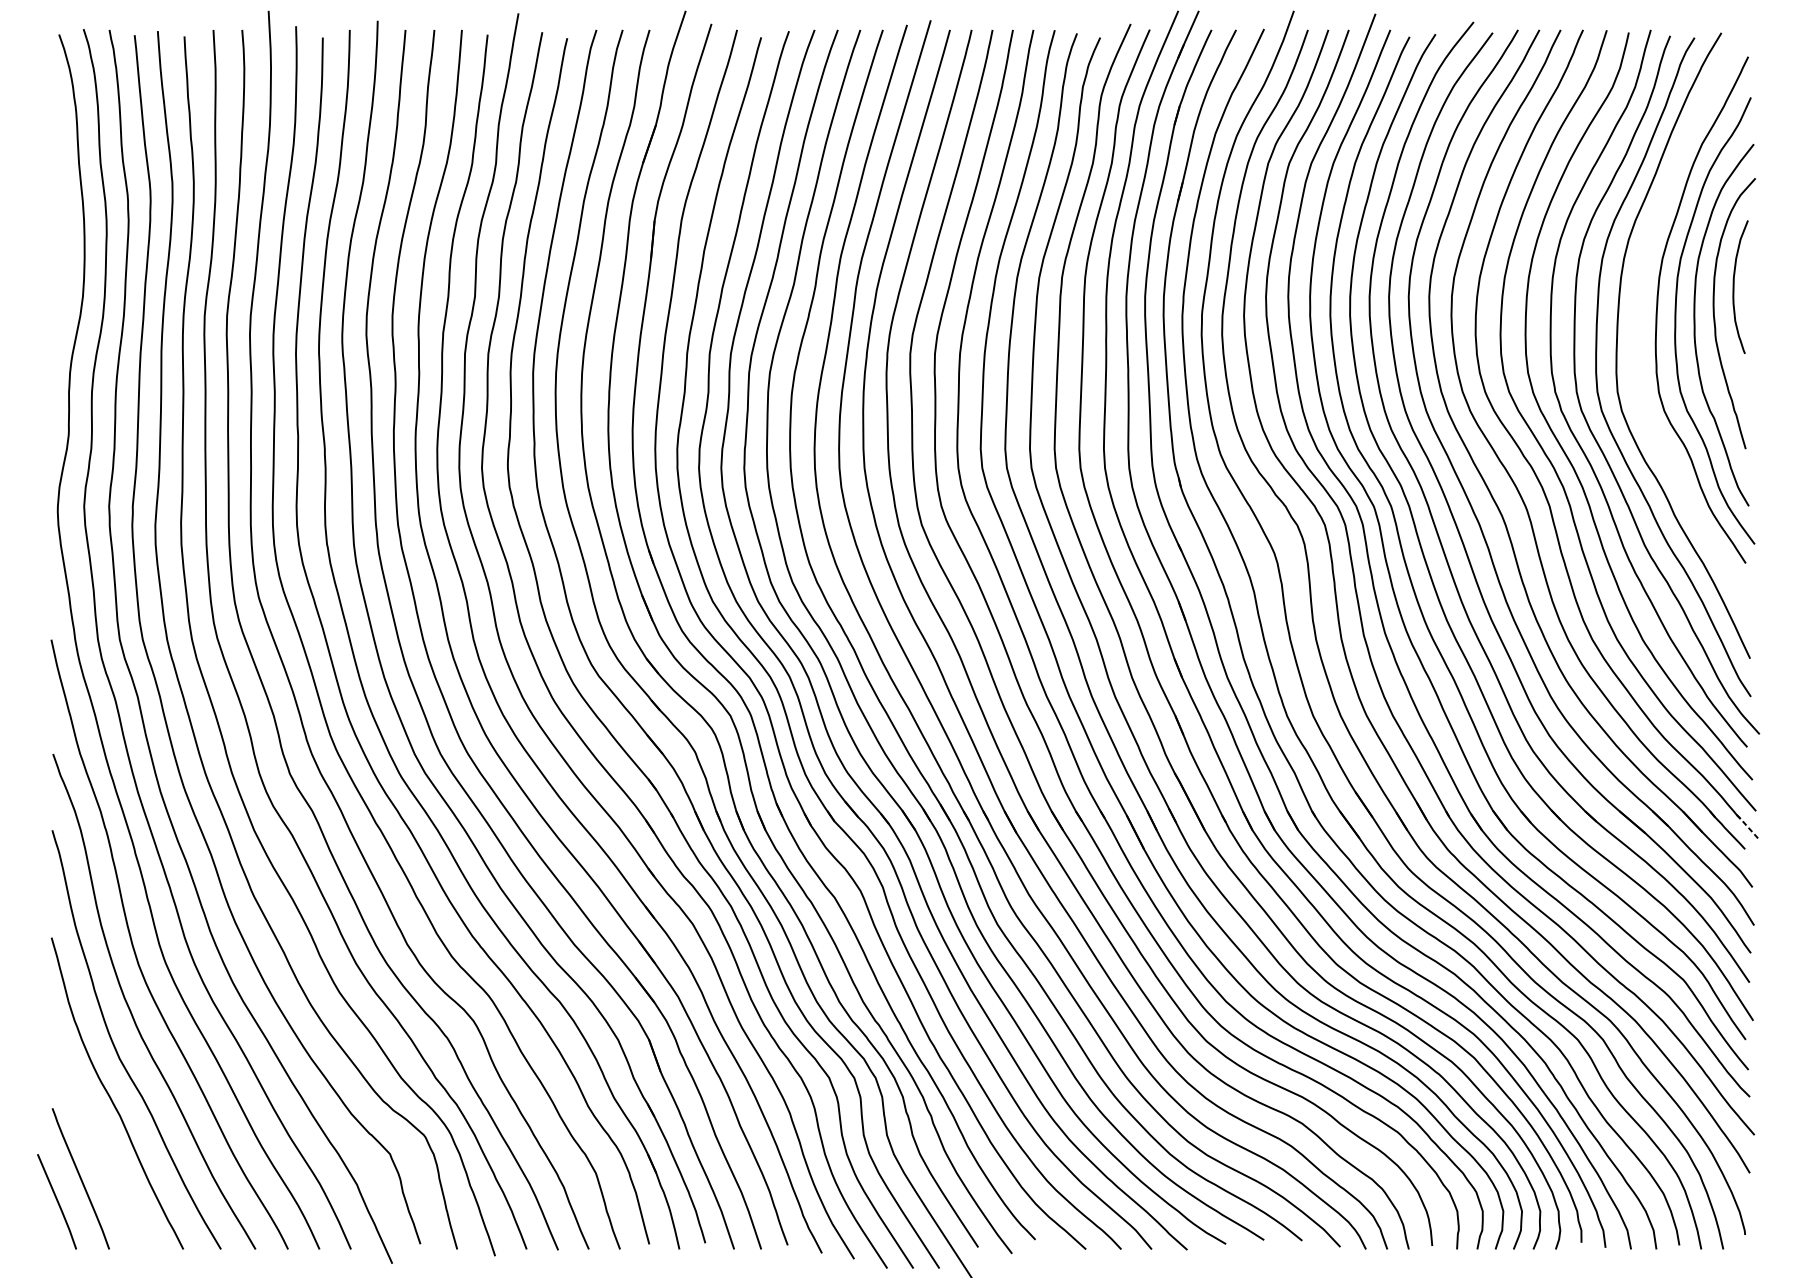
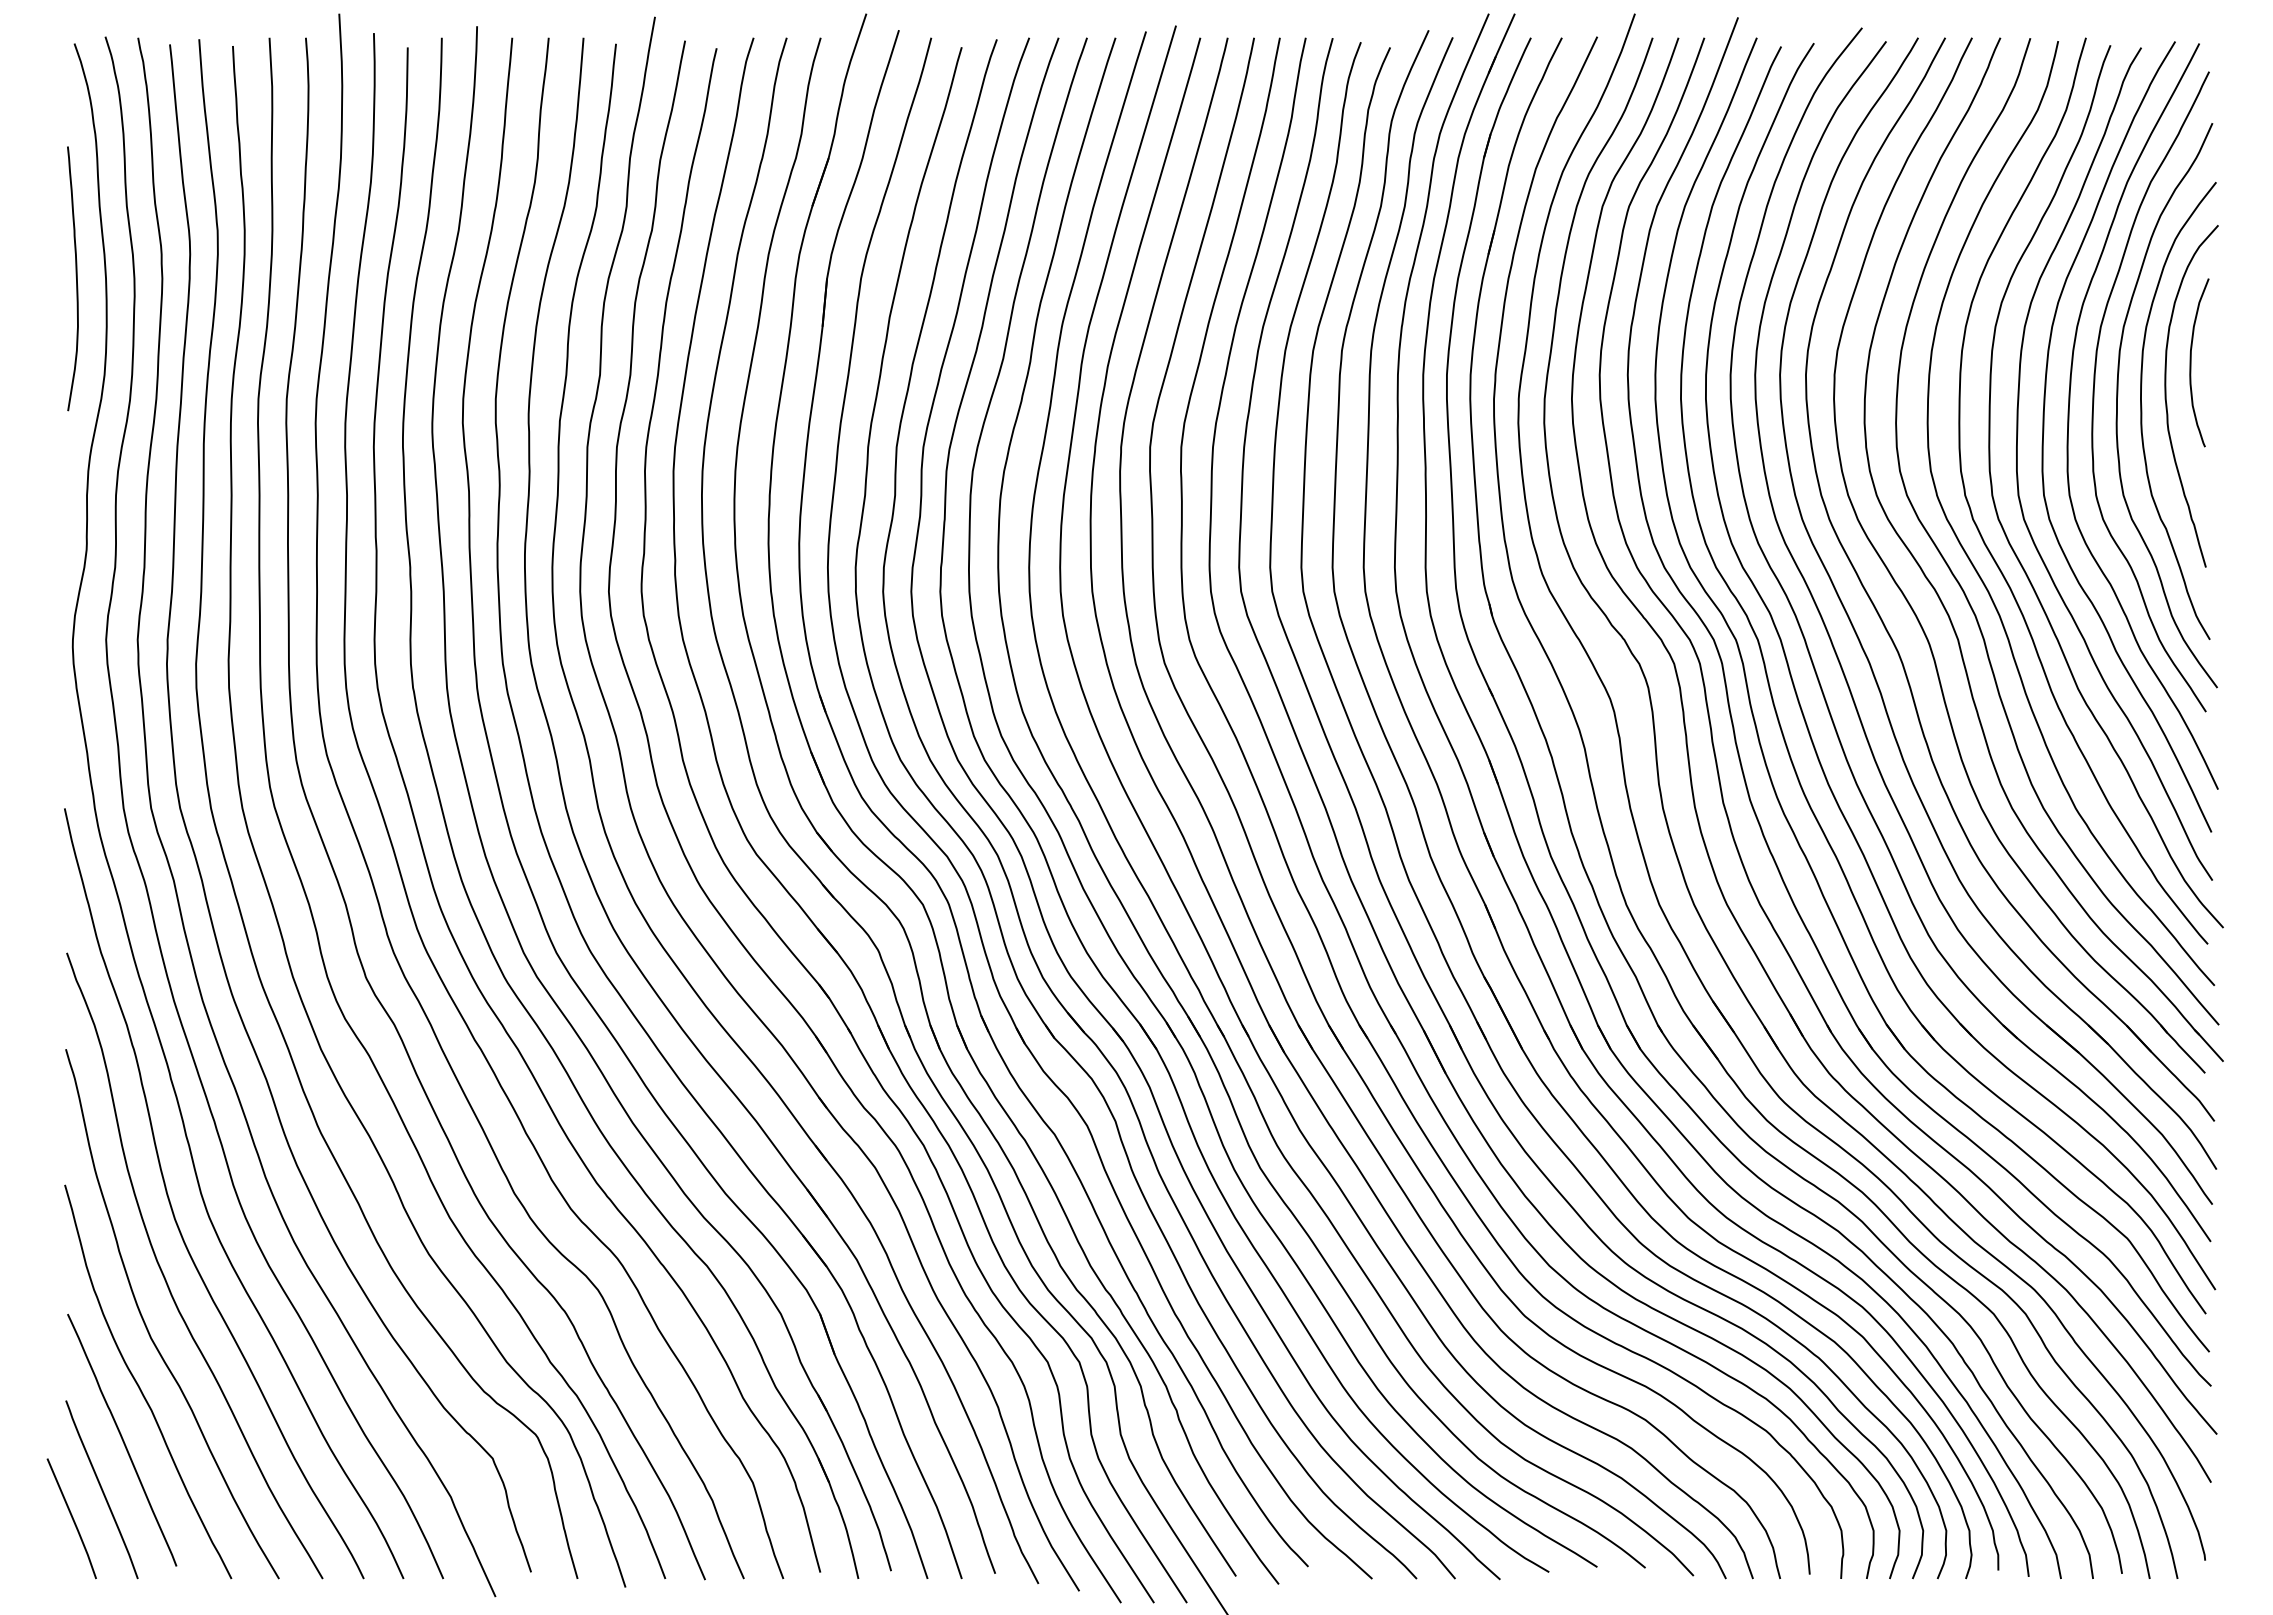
curve: (59, 218) -> (75, 276), added
curve: (1637, 329) -> (2069, 416), added
line: (1748, 827) -> (2209, 1045), dashed -> solid
line: (97, 1139) -> (122, 1439), added

